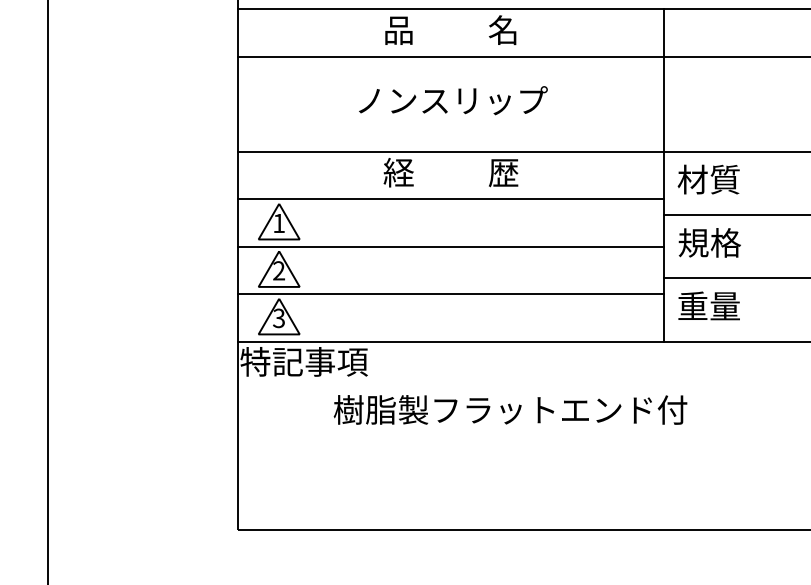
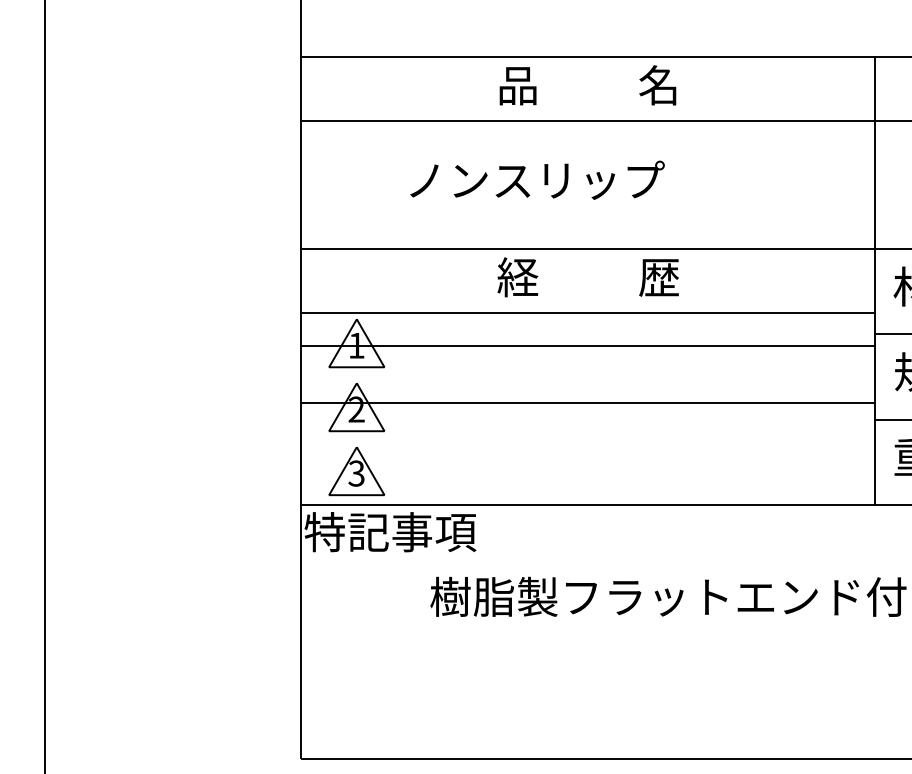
text: (453, 100) -> (537, 180), moved
line: (450, 246) -> (587, 345), moved
line: (450, 294) -> (587, 403), moved

